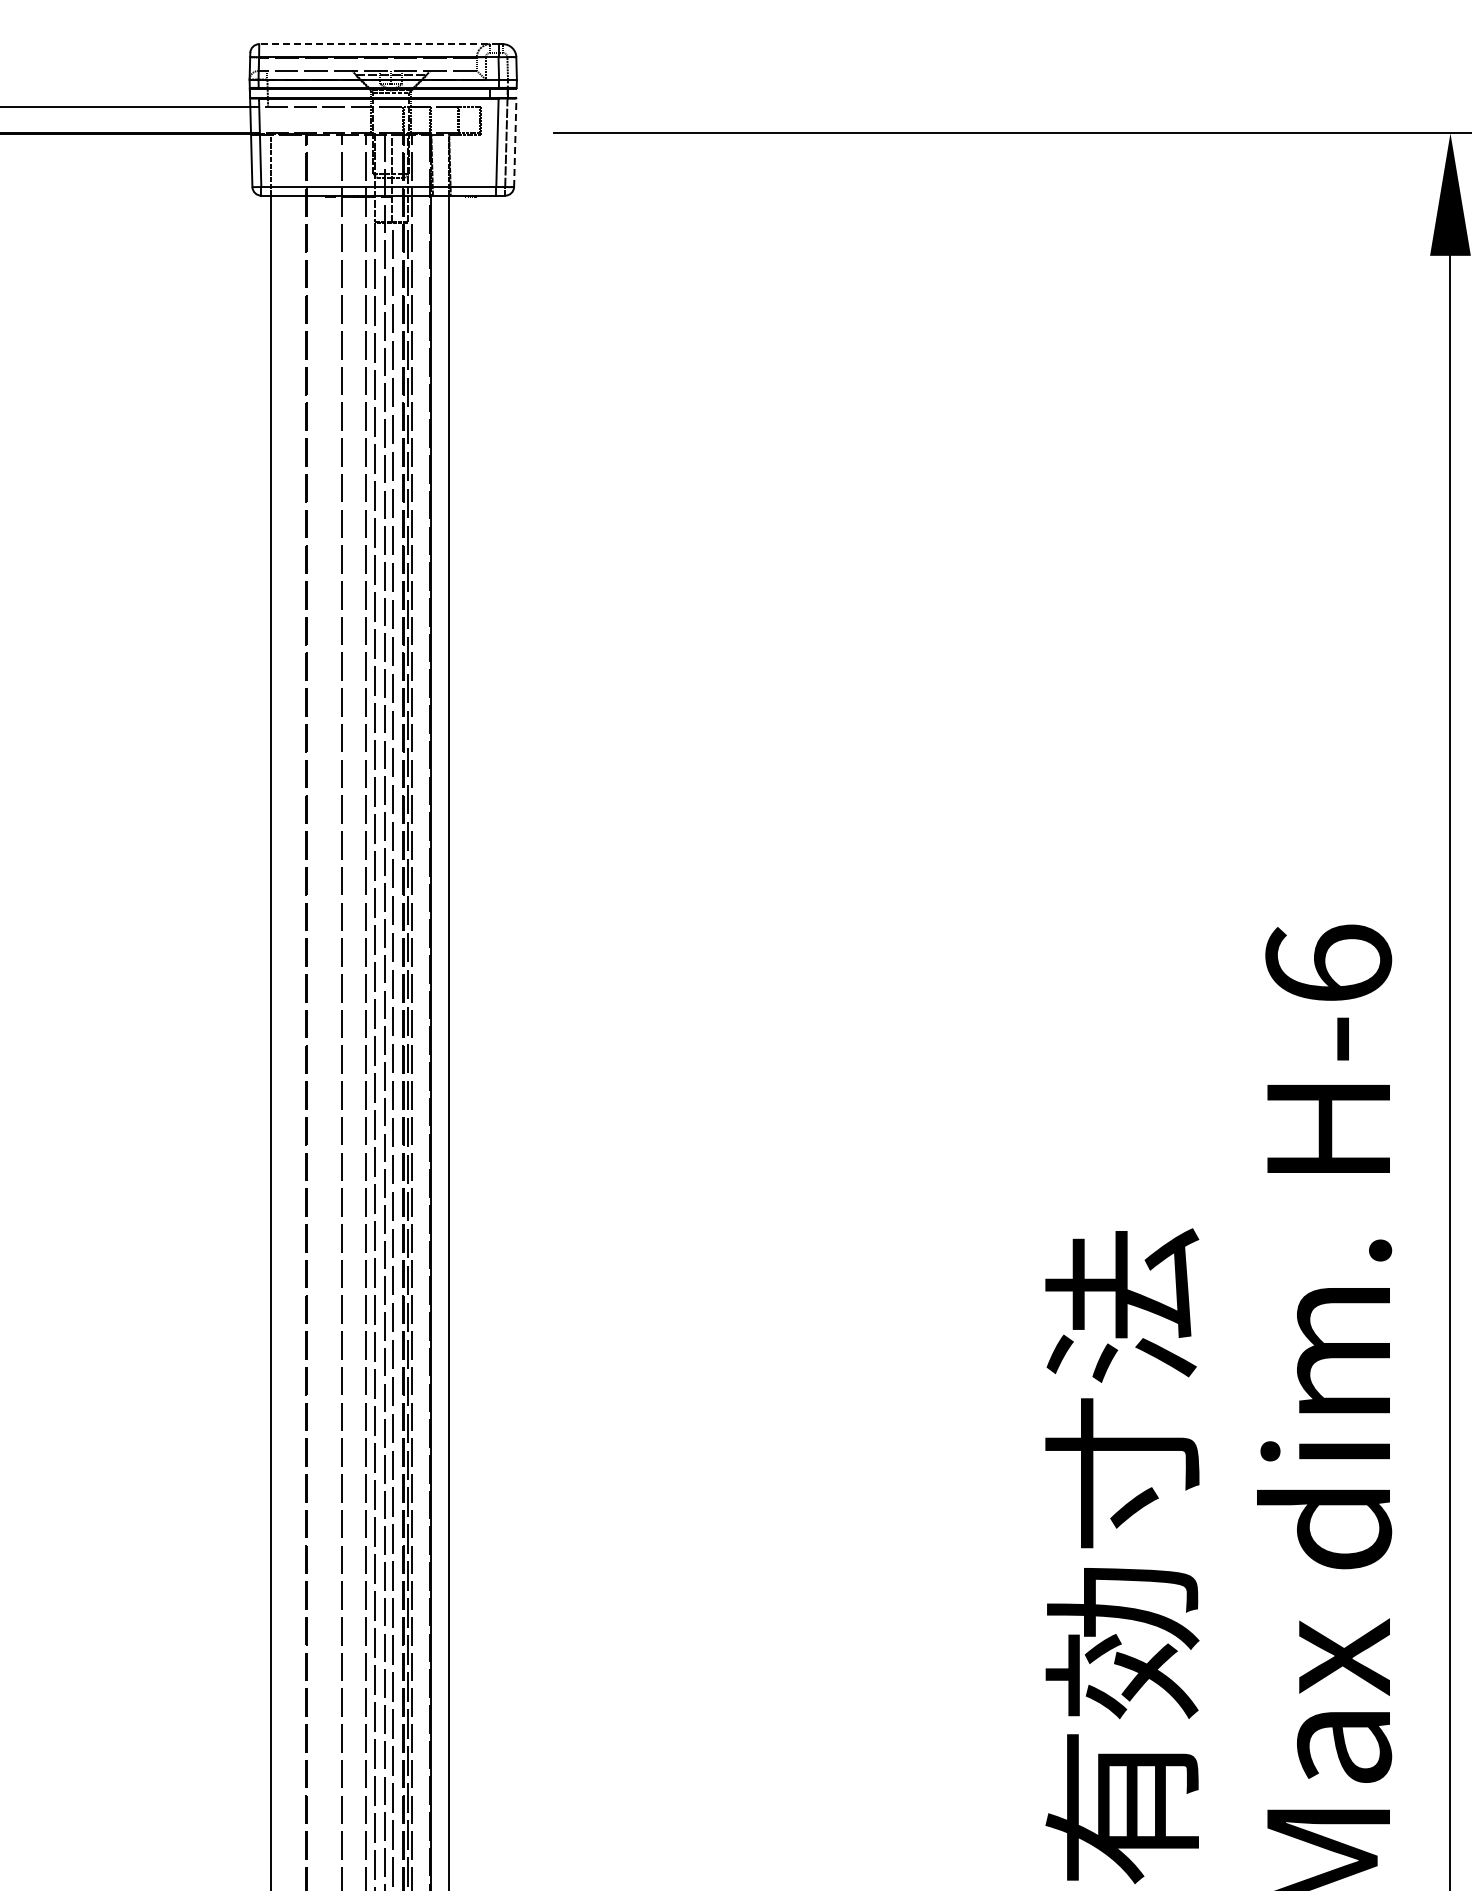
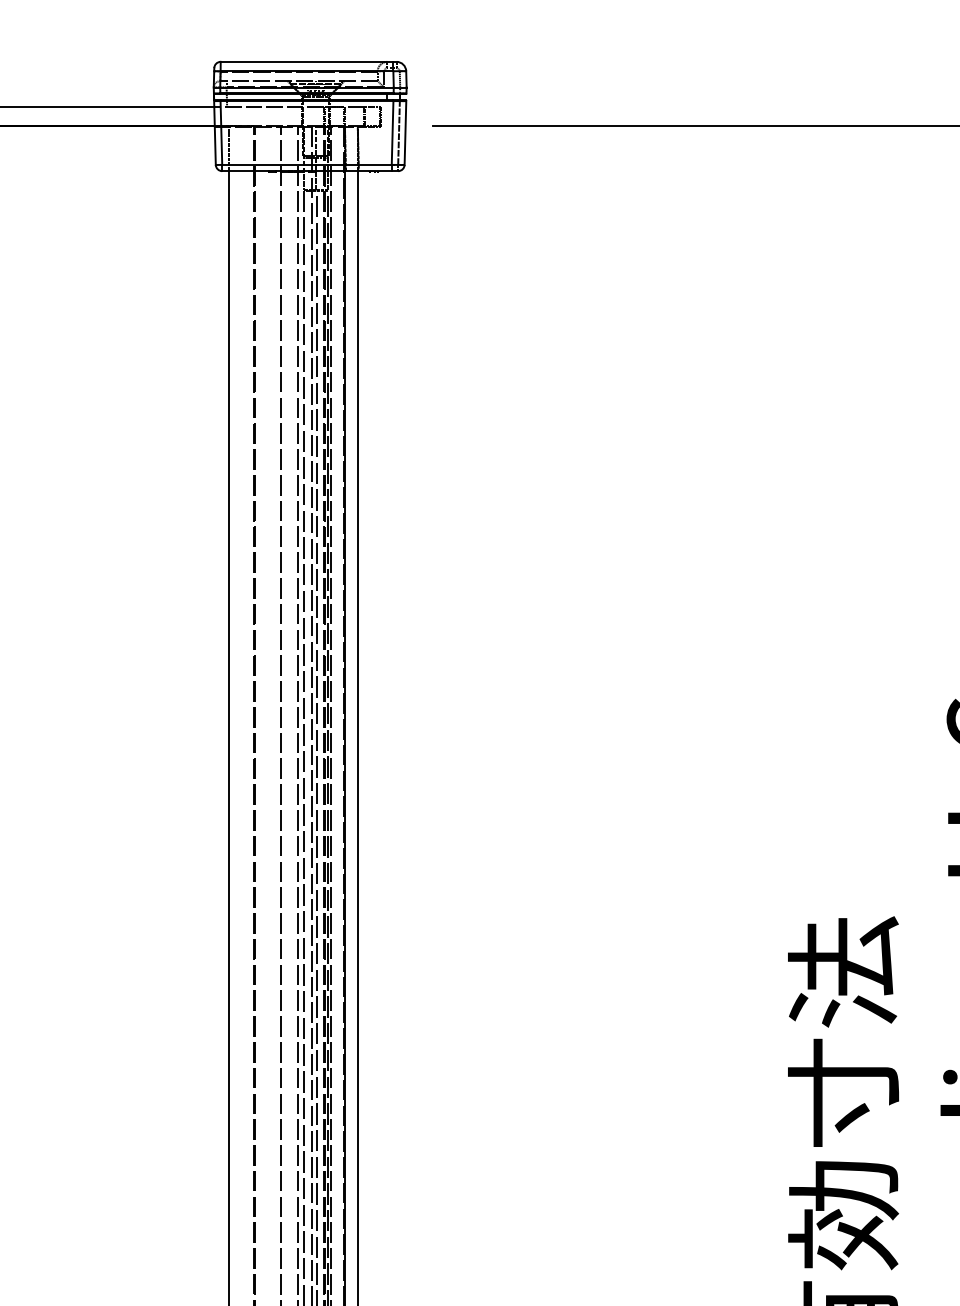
line: (378, 44) -> (306, 62), dashed -> solid
line: (515, 142) -> (405, 132), dashed -> solid

